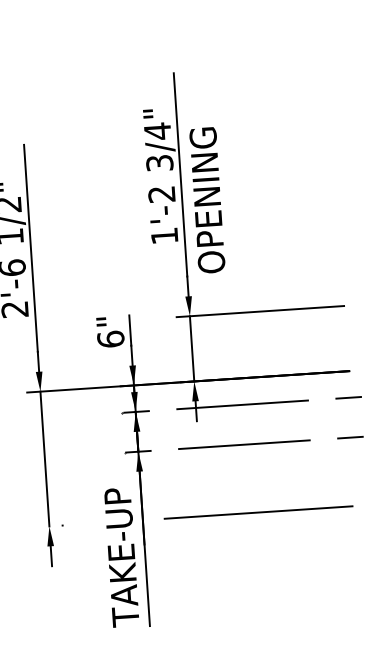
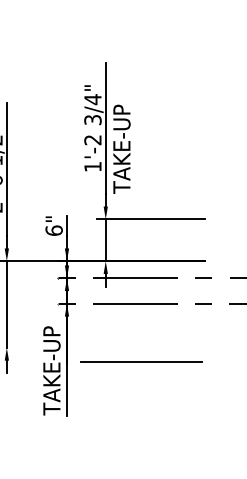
text: (206, 201) -> (121, 146), OPENING -> TAKE-UP
line: (258, 511) -> (141, 361), moved

